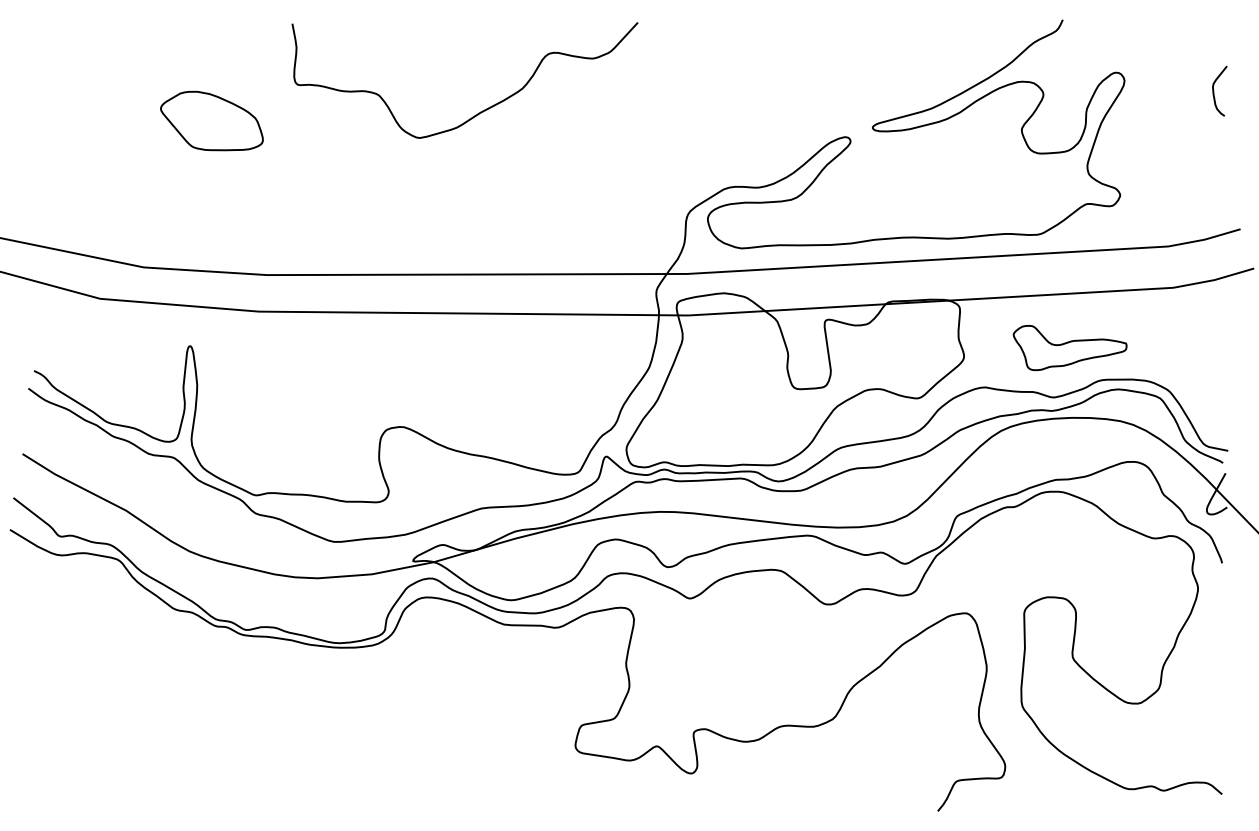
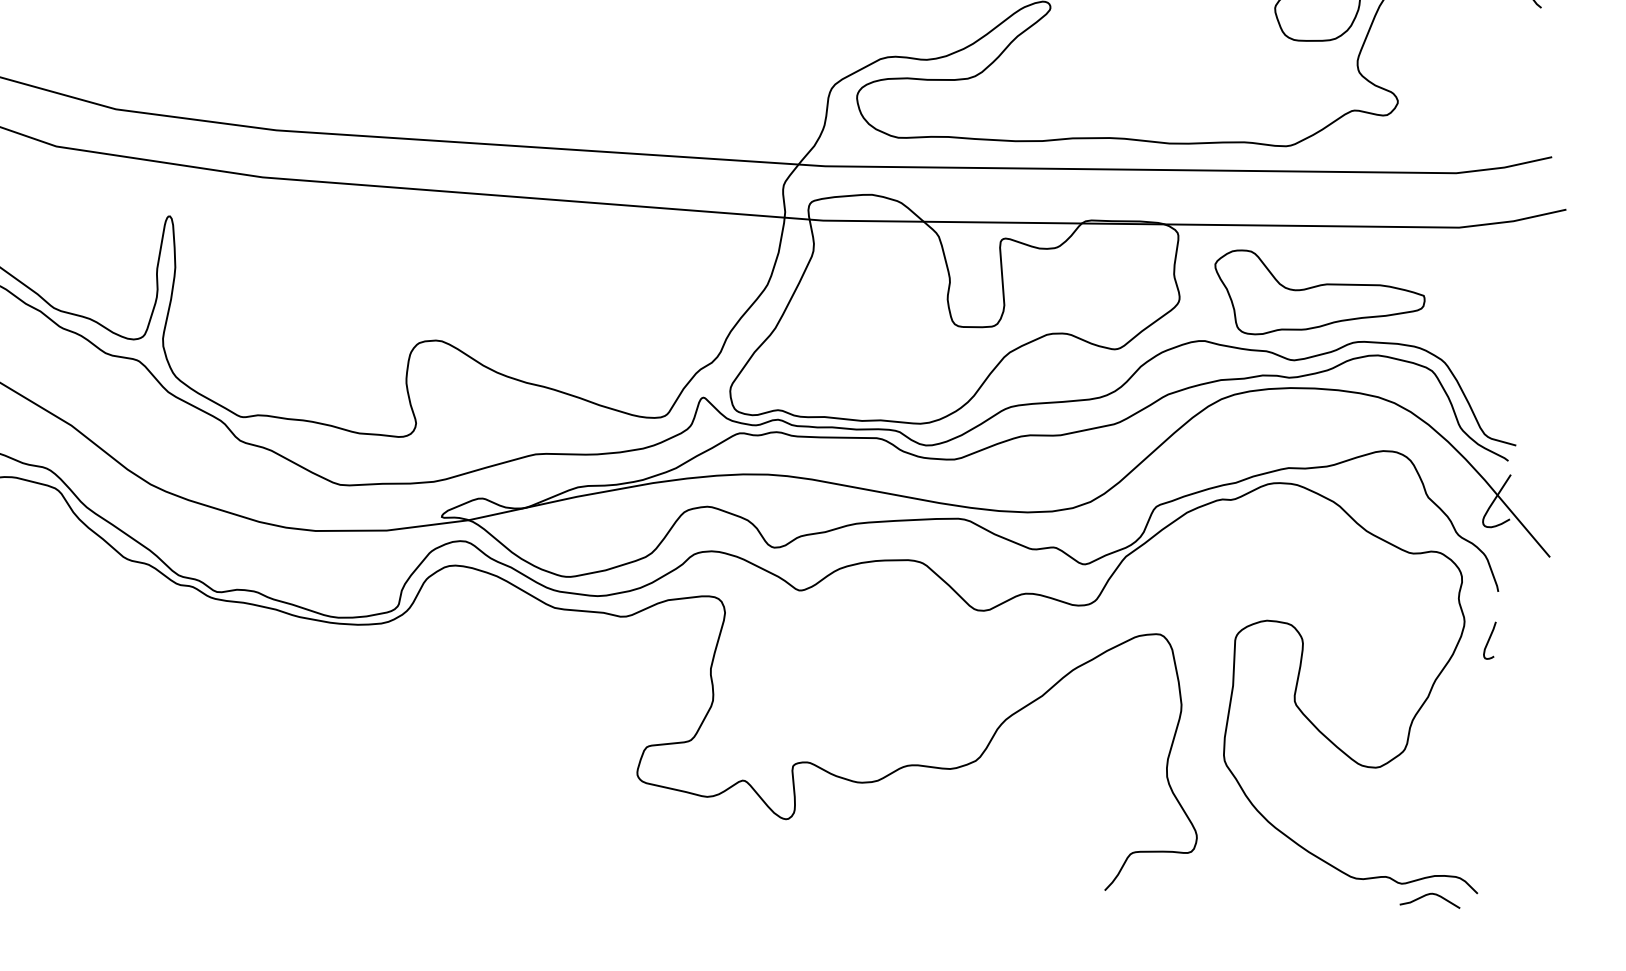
part: (1069, 347) -> (1318, 296), size x1.43
curve: (1217, 600) -> (1488, 640), added
curve: (1185, 798) -> (1429, 895), added

